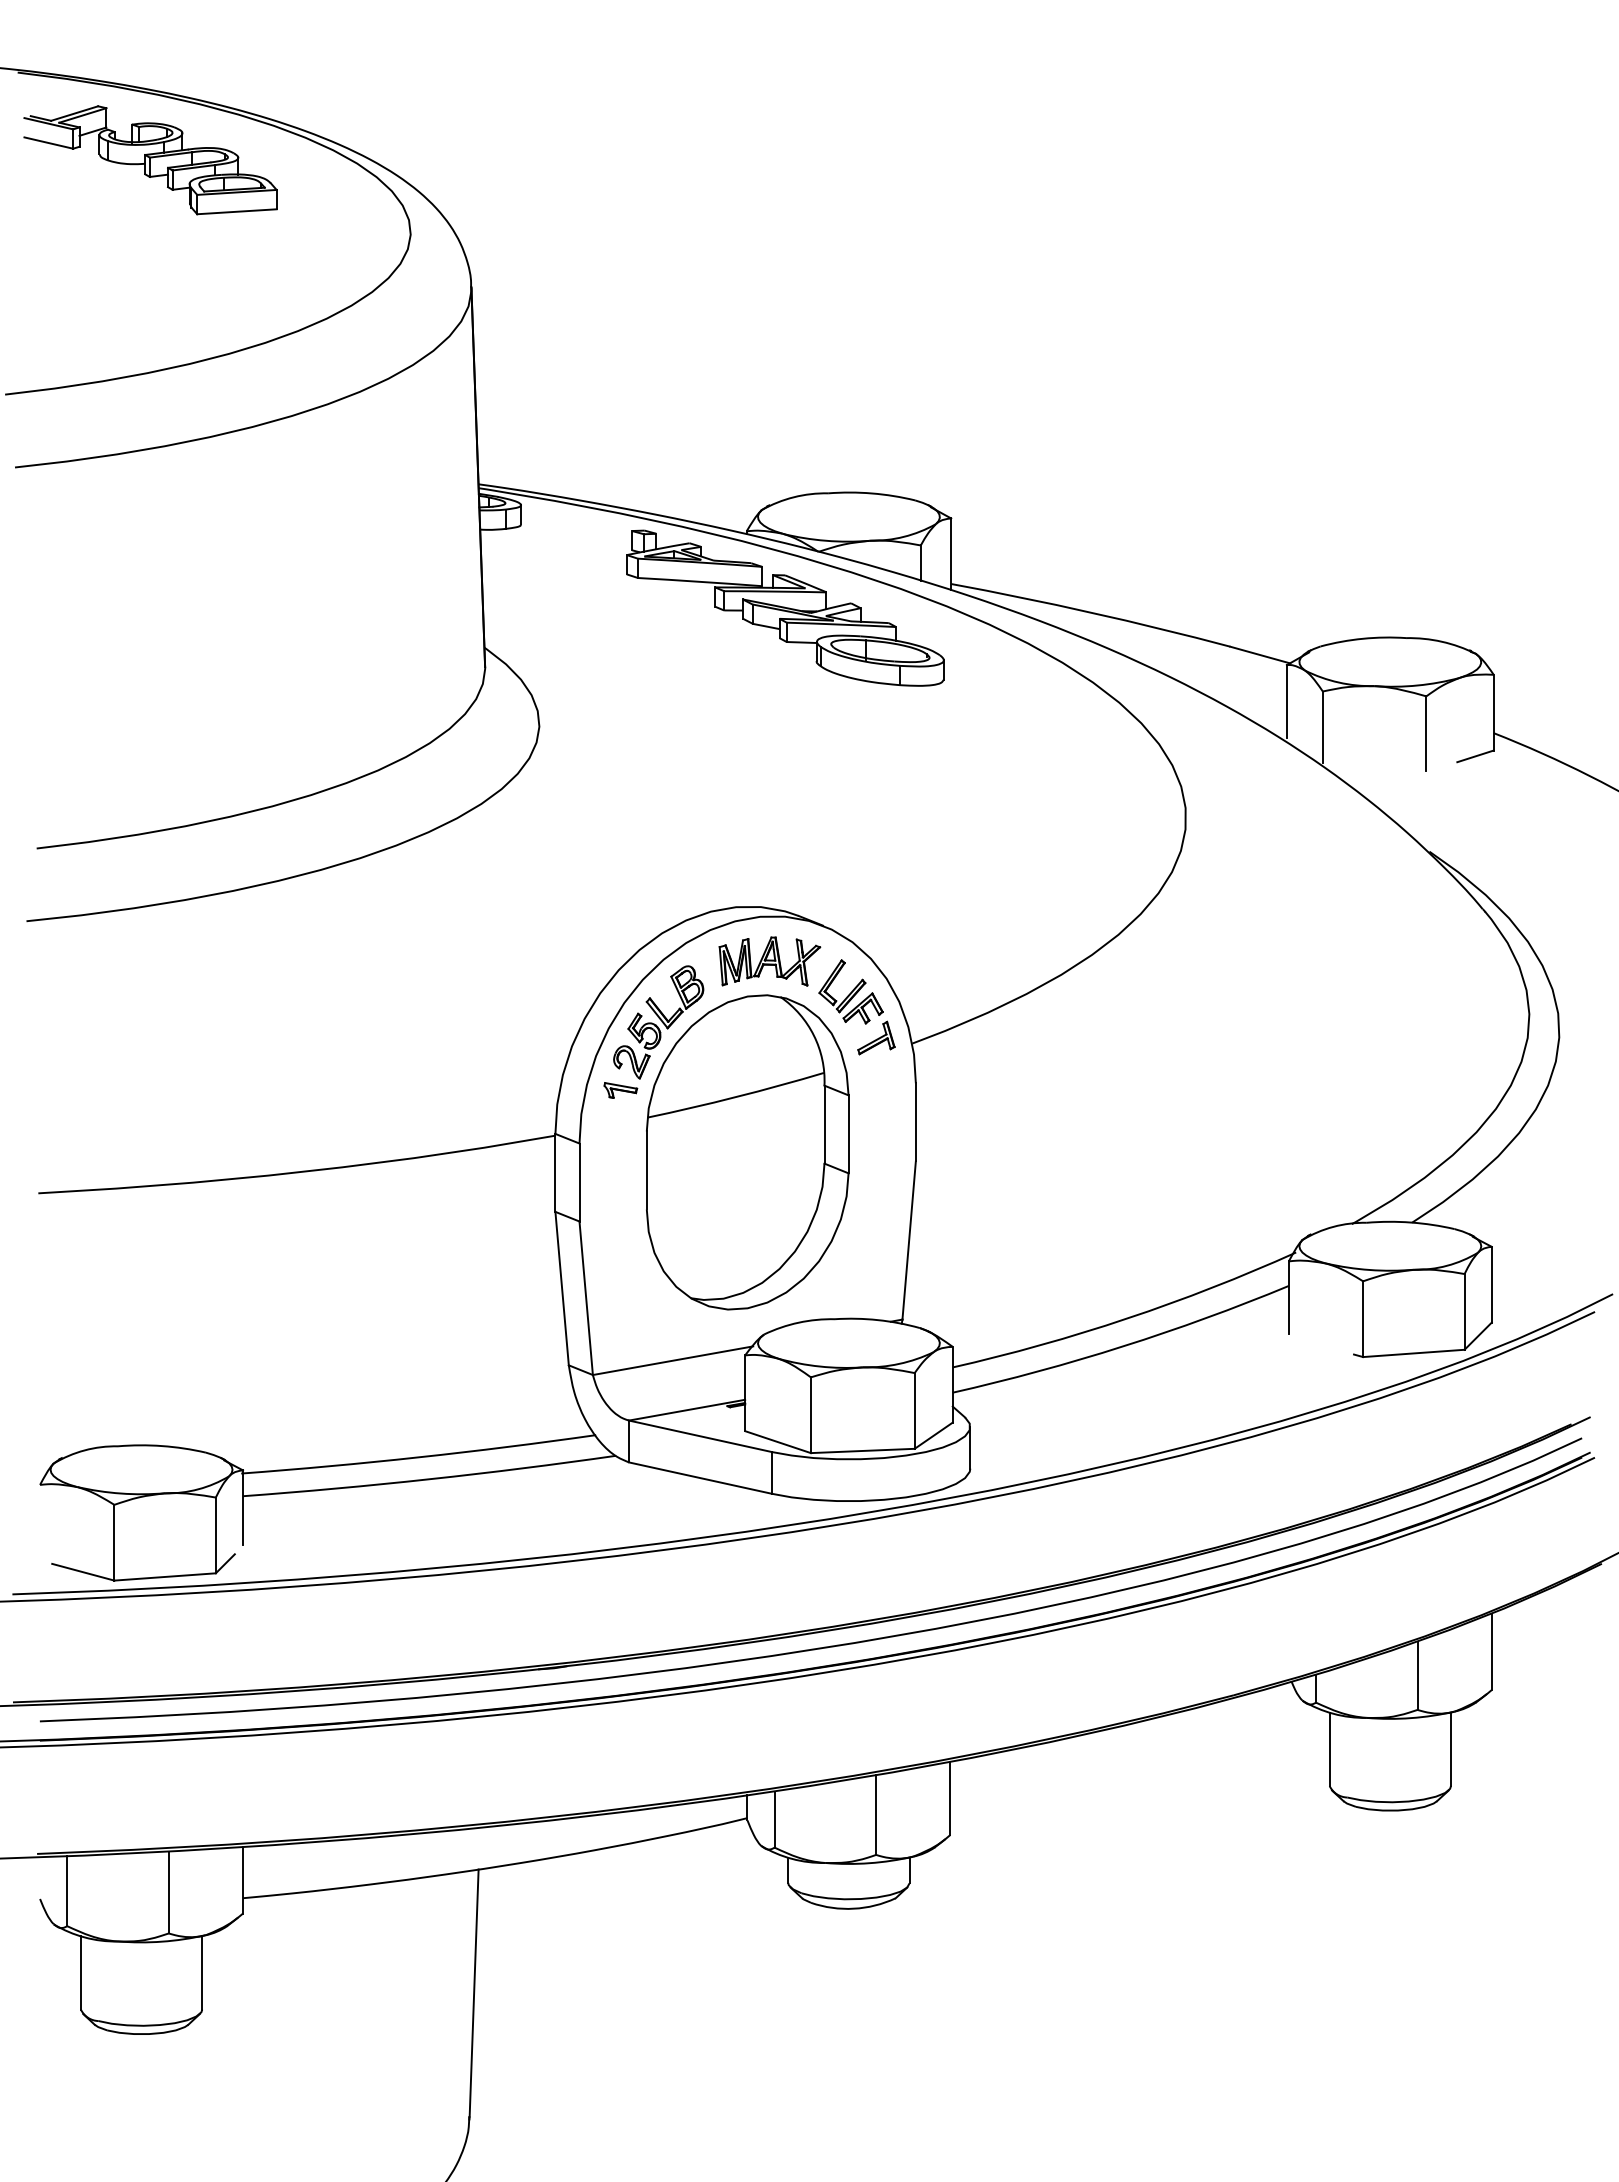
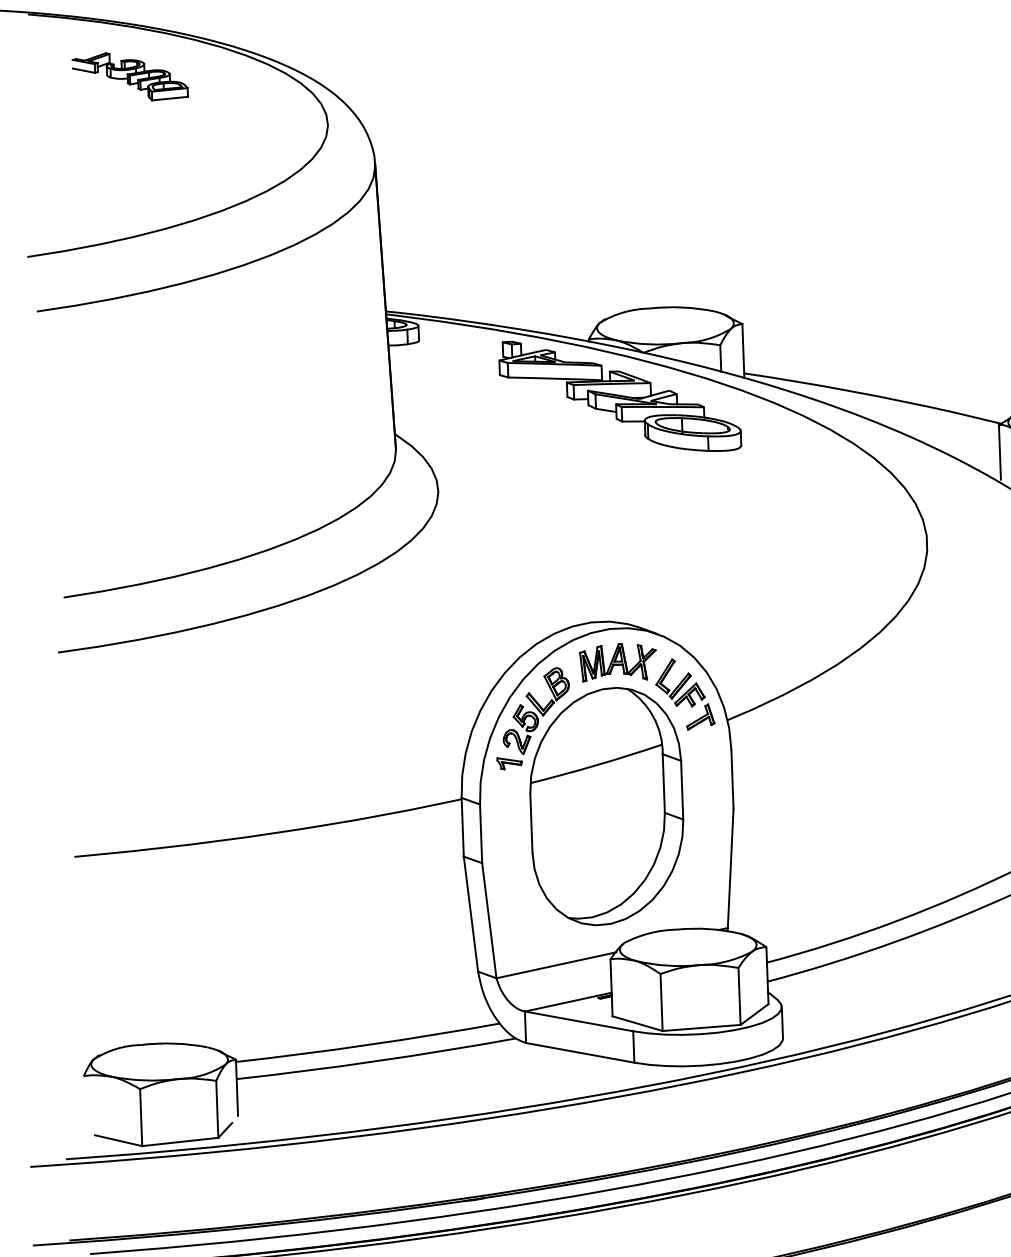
part: (150, 160) -> (130, 76), size x0.6

